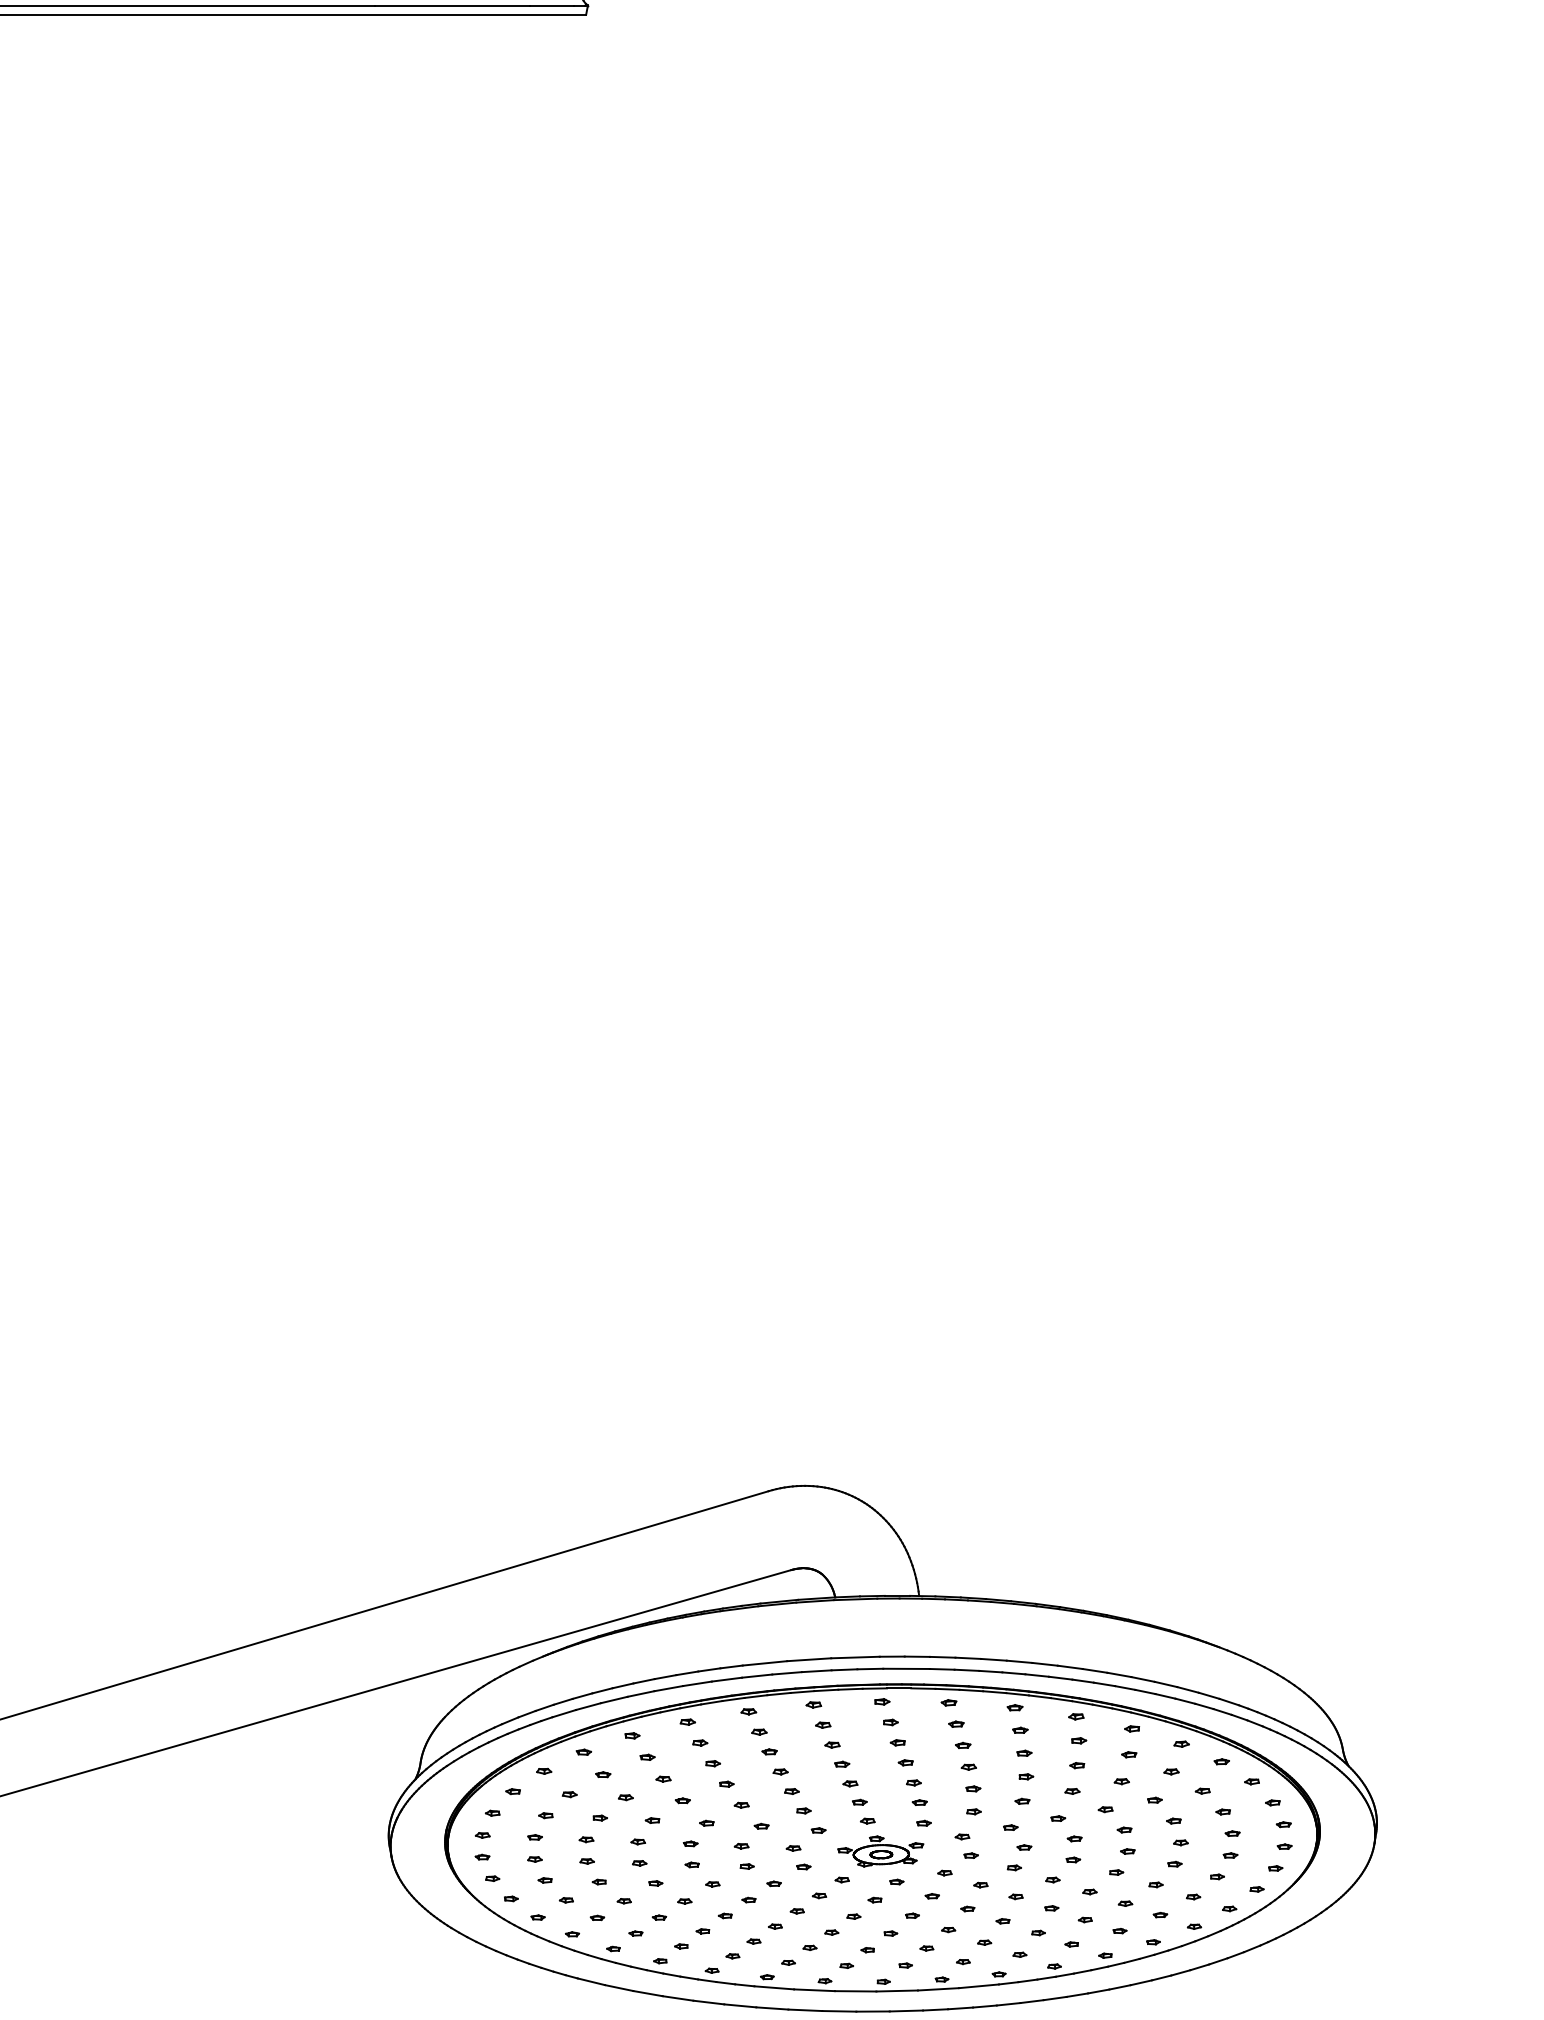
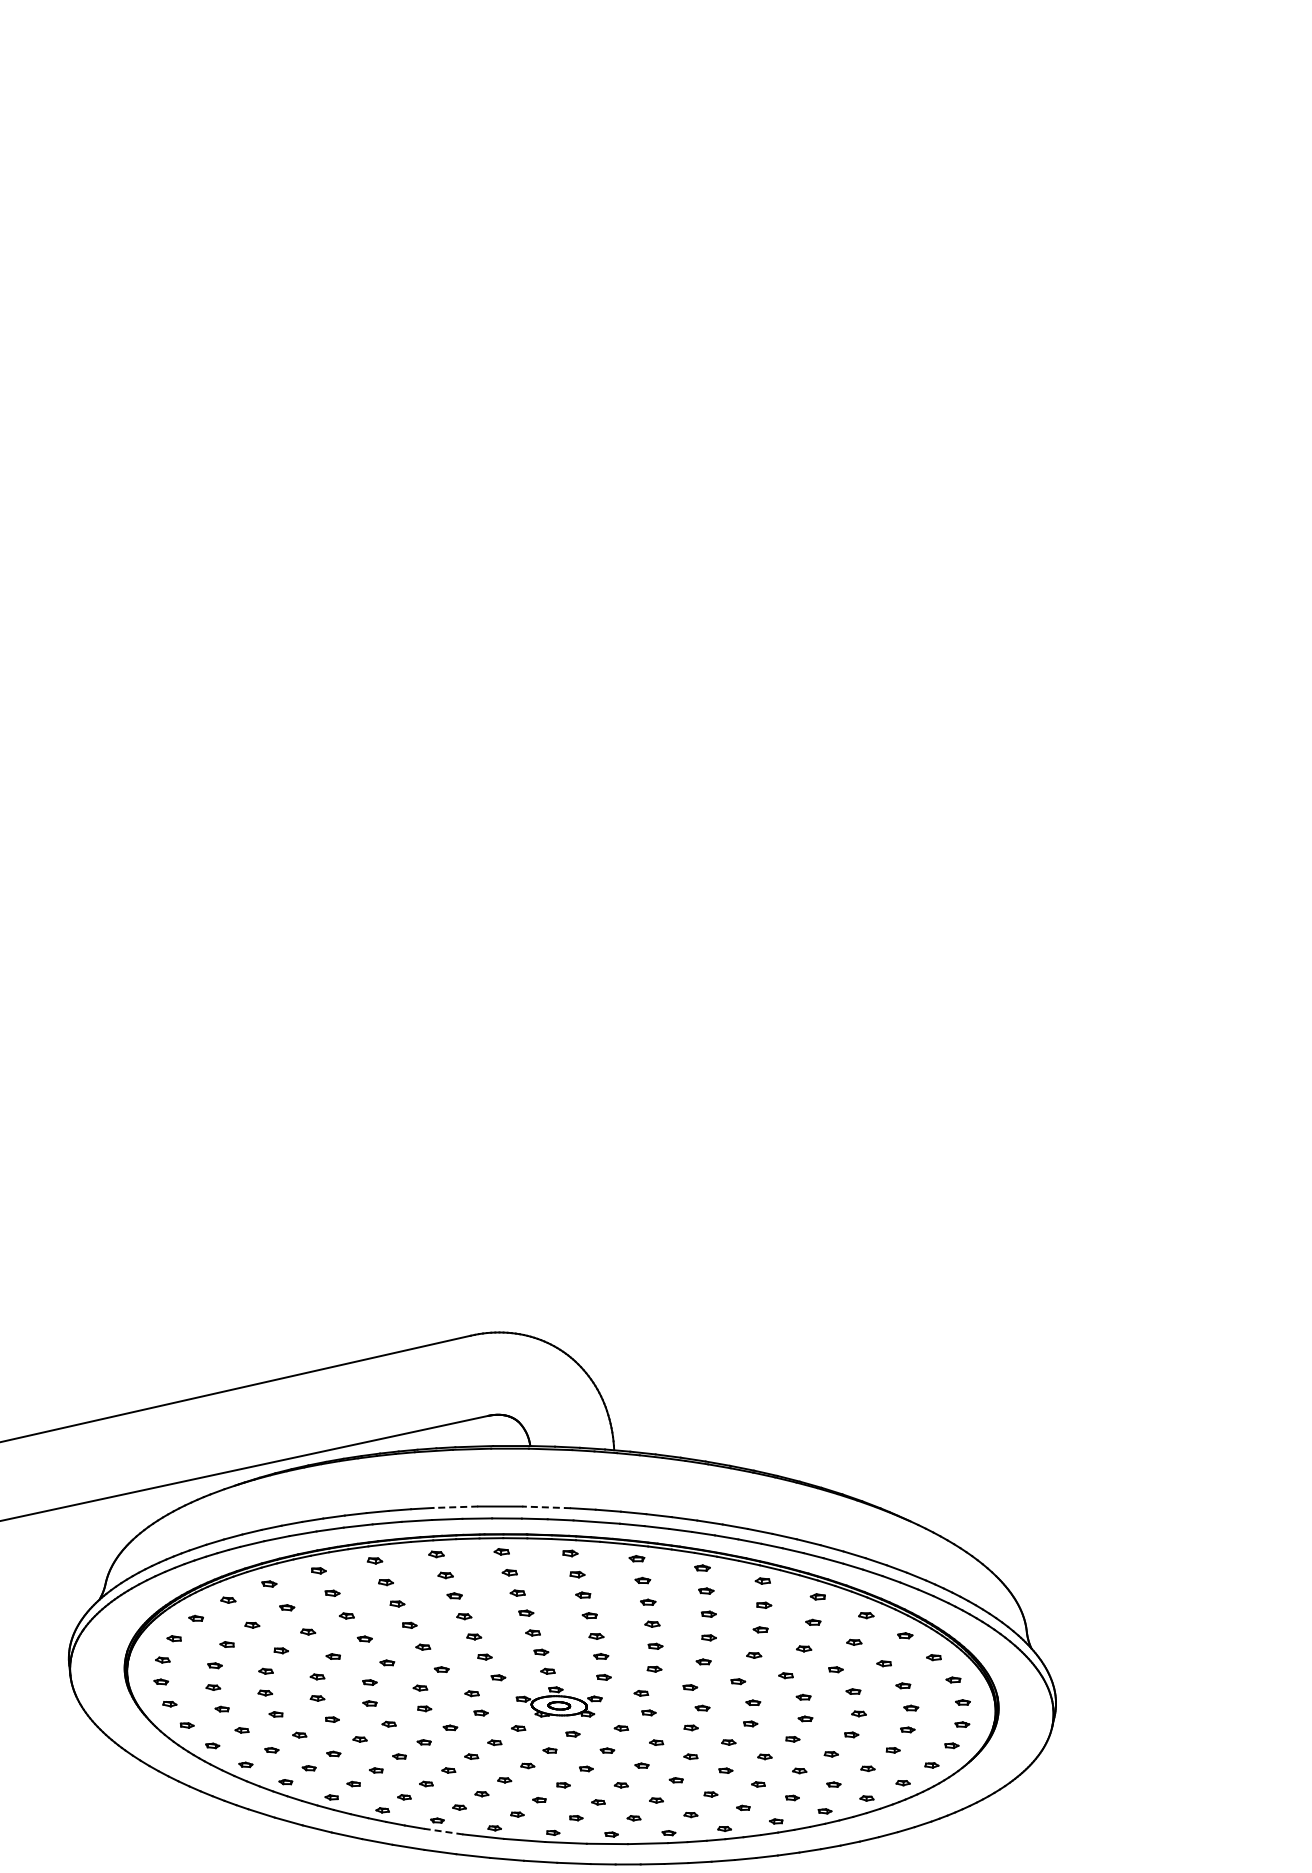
line: (854, 1657) -> (545, 1507), solid -> dashed
line: (764, 1663) -> (455, 1507), solid -> dashed
line: (774, 1987) -> (443, 1831), solid -> dashed

